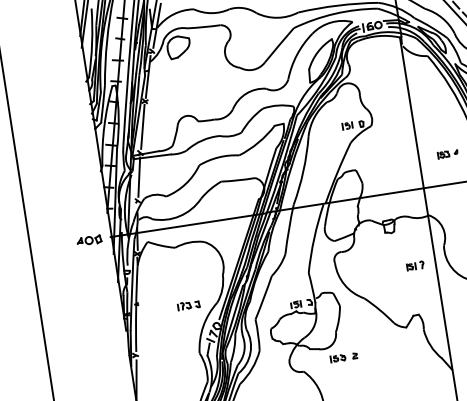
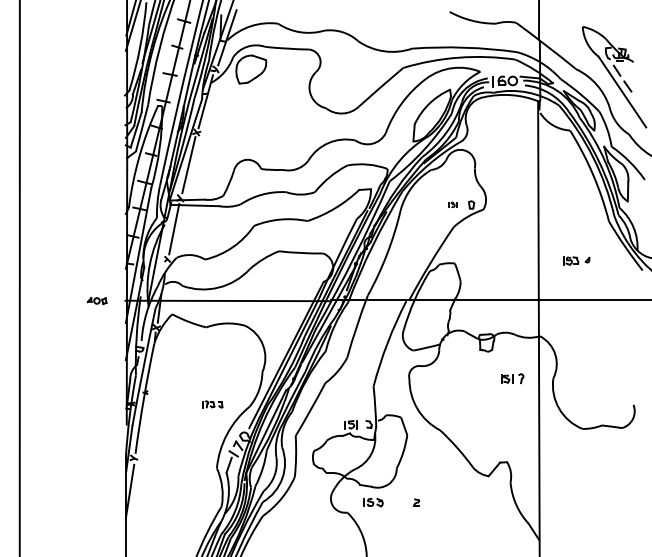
part: (347, 125) -> (452, 204), size x0.6
part: (88, 240) -> (96, 300), size x0.6
part: (415, 265) -> (512, 378), moved
part: (188, 305) -> (212, 404), size x0.7
part: (338, 358) -> (373, 502), moved

